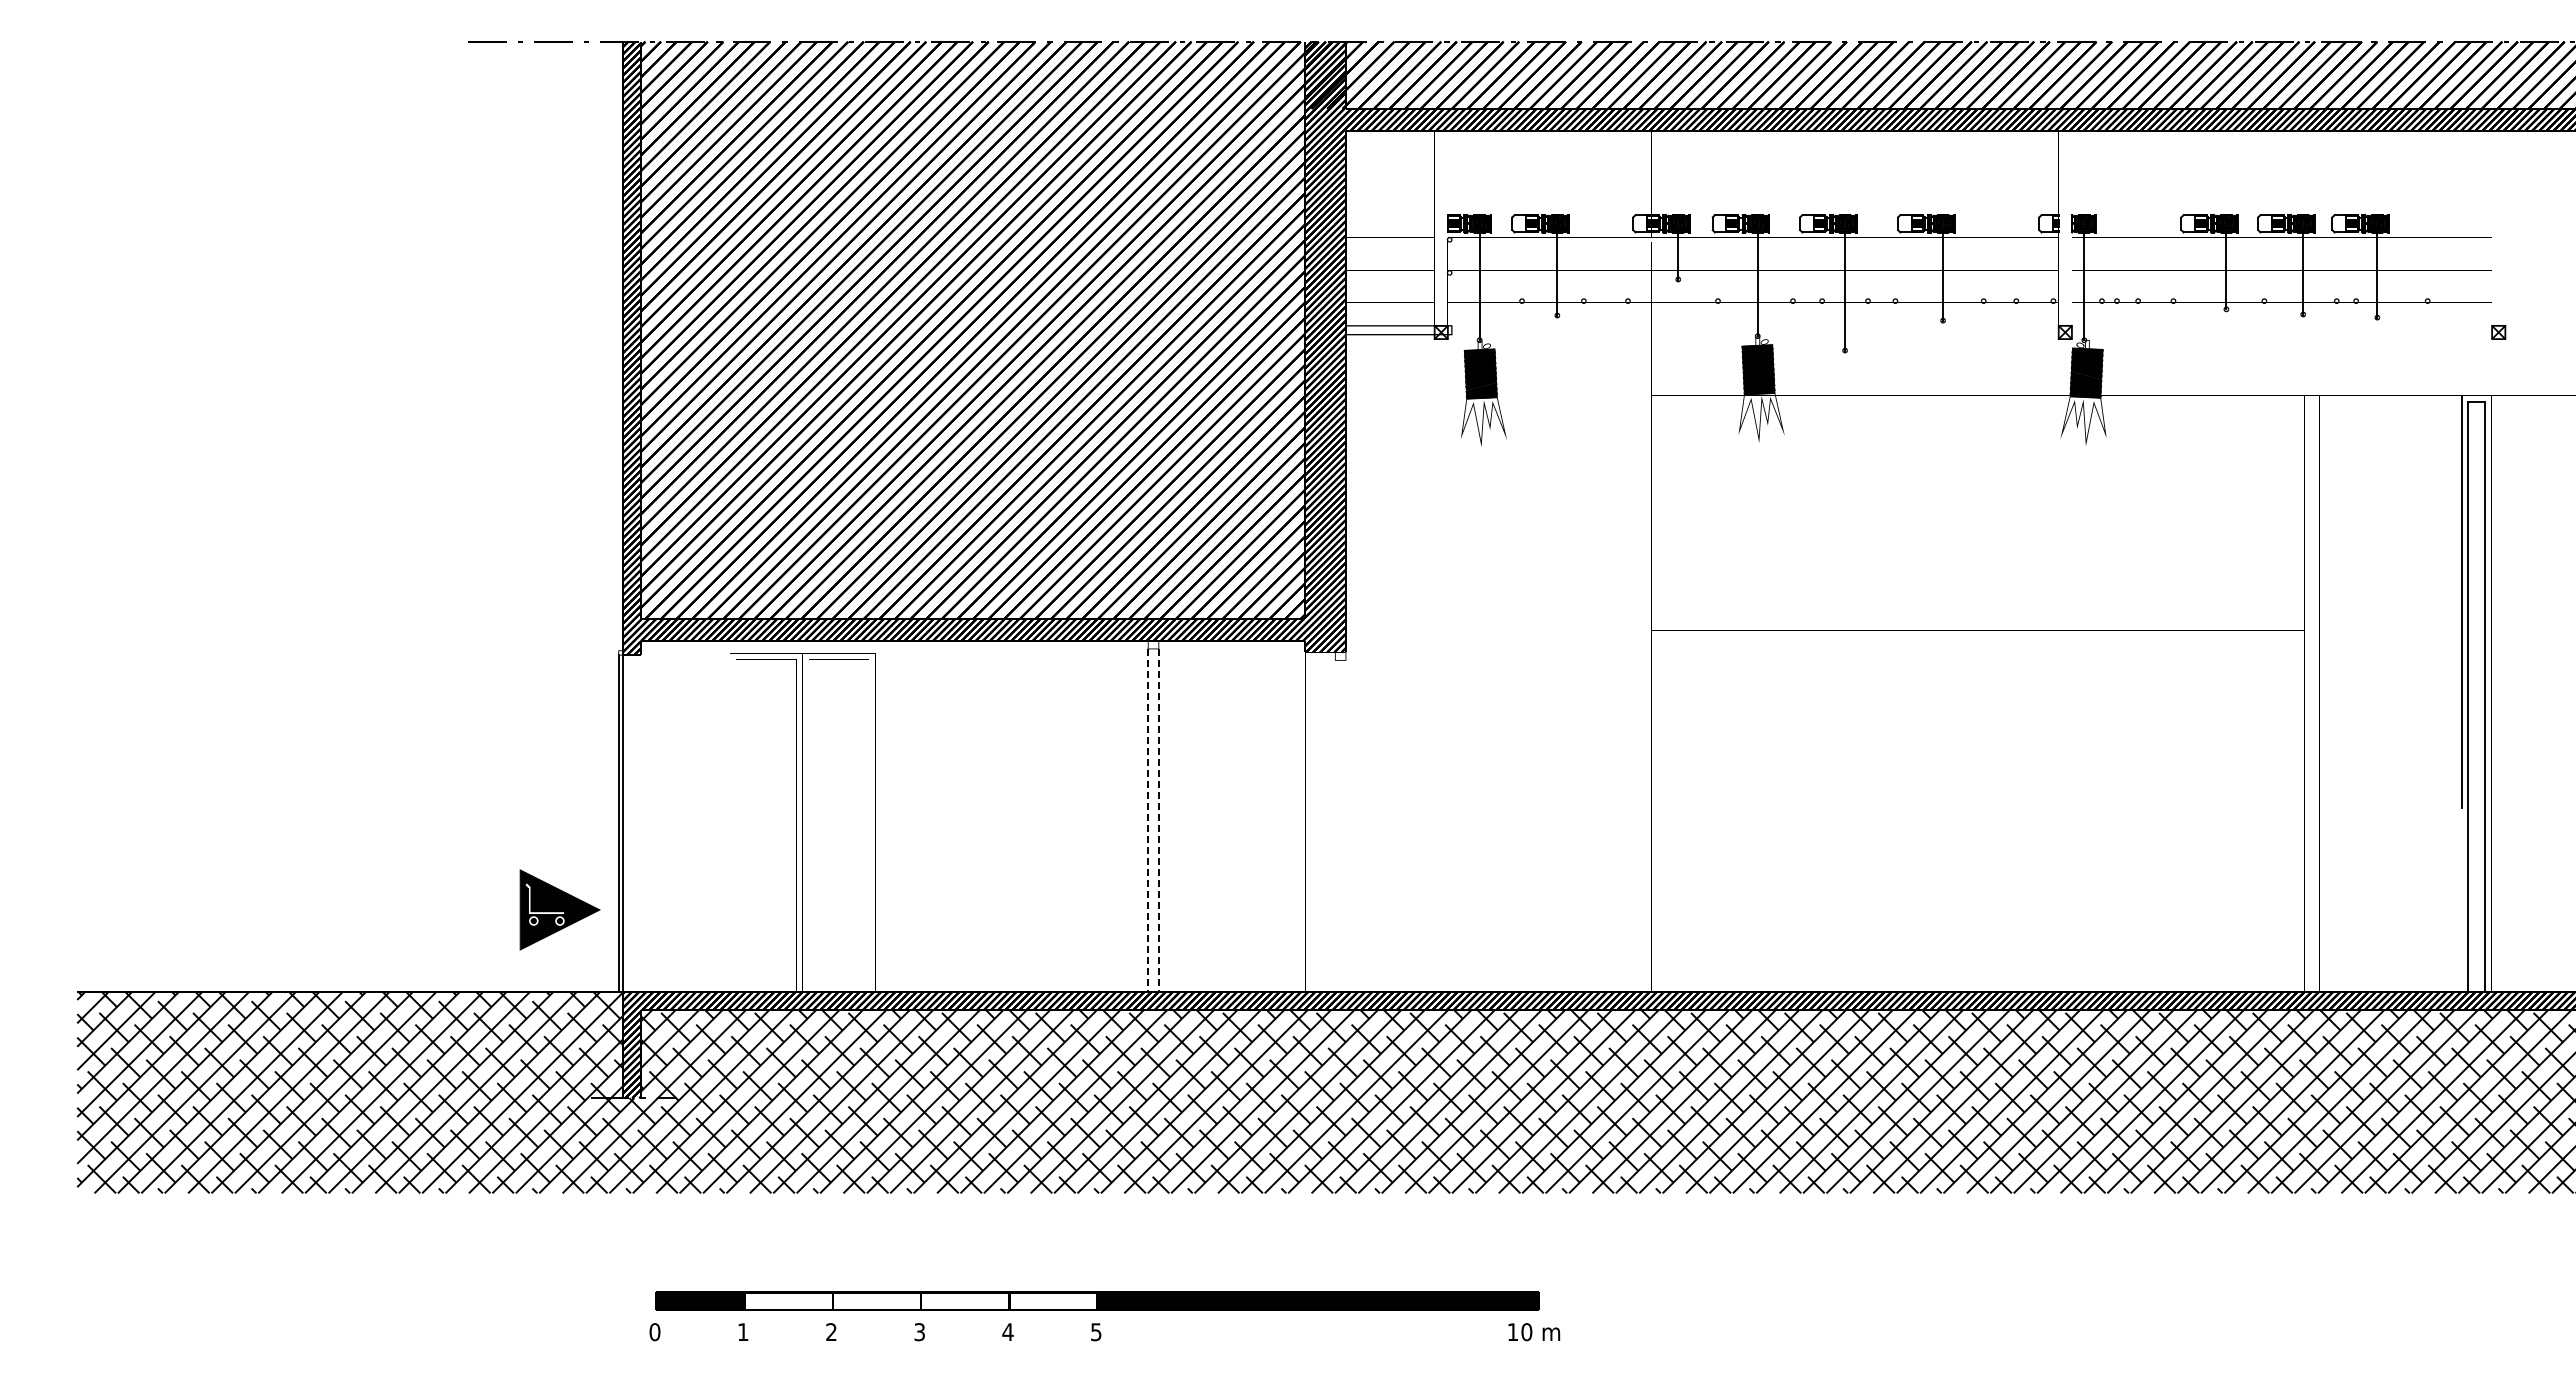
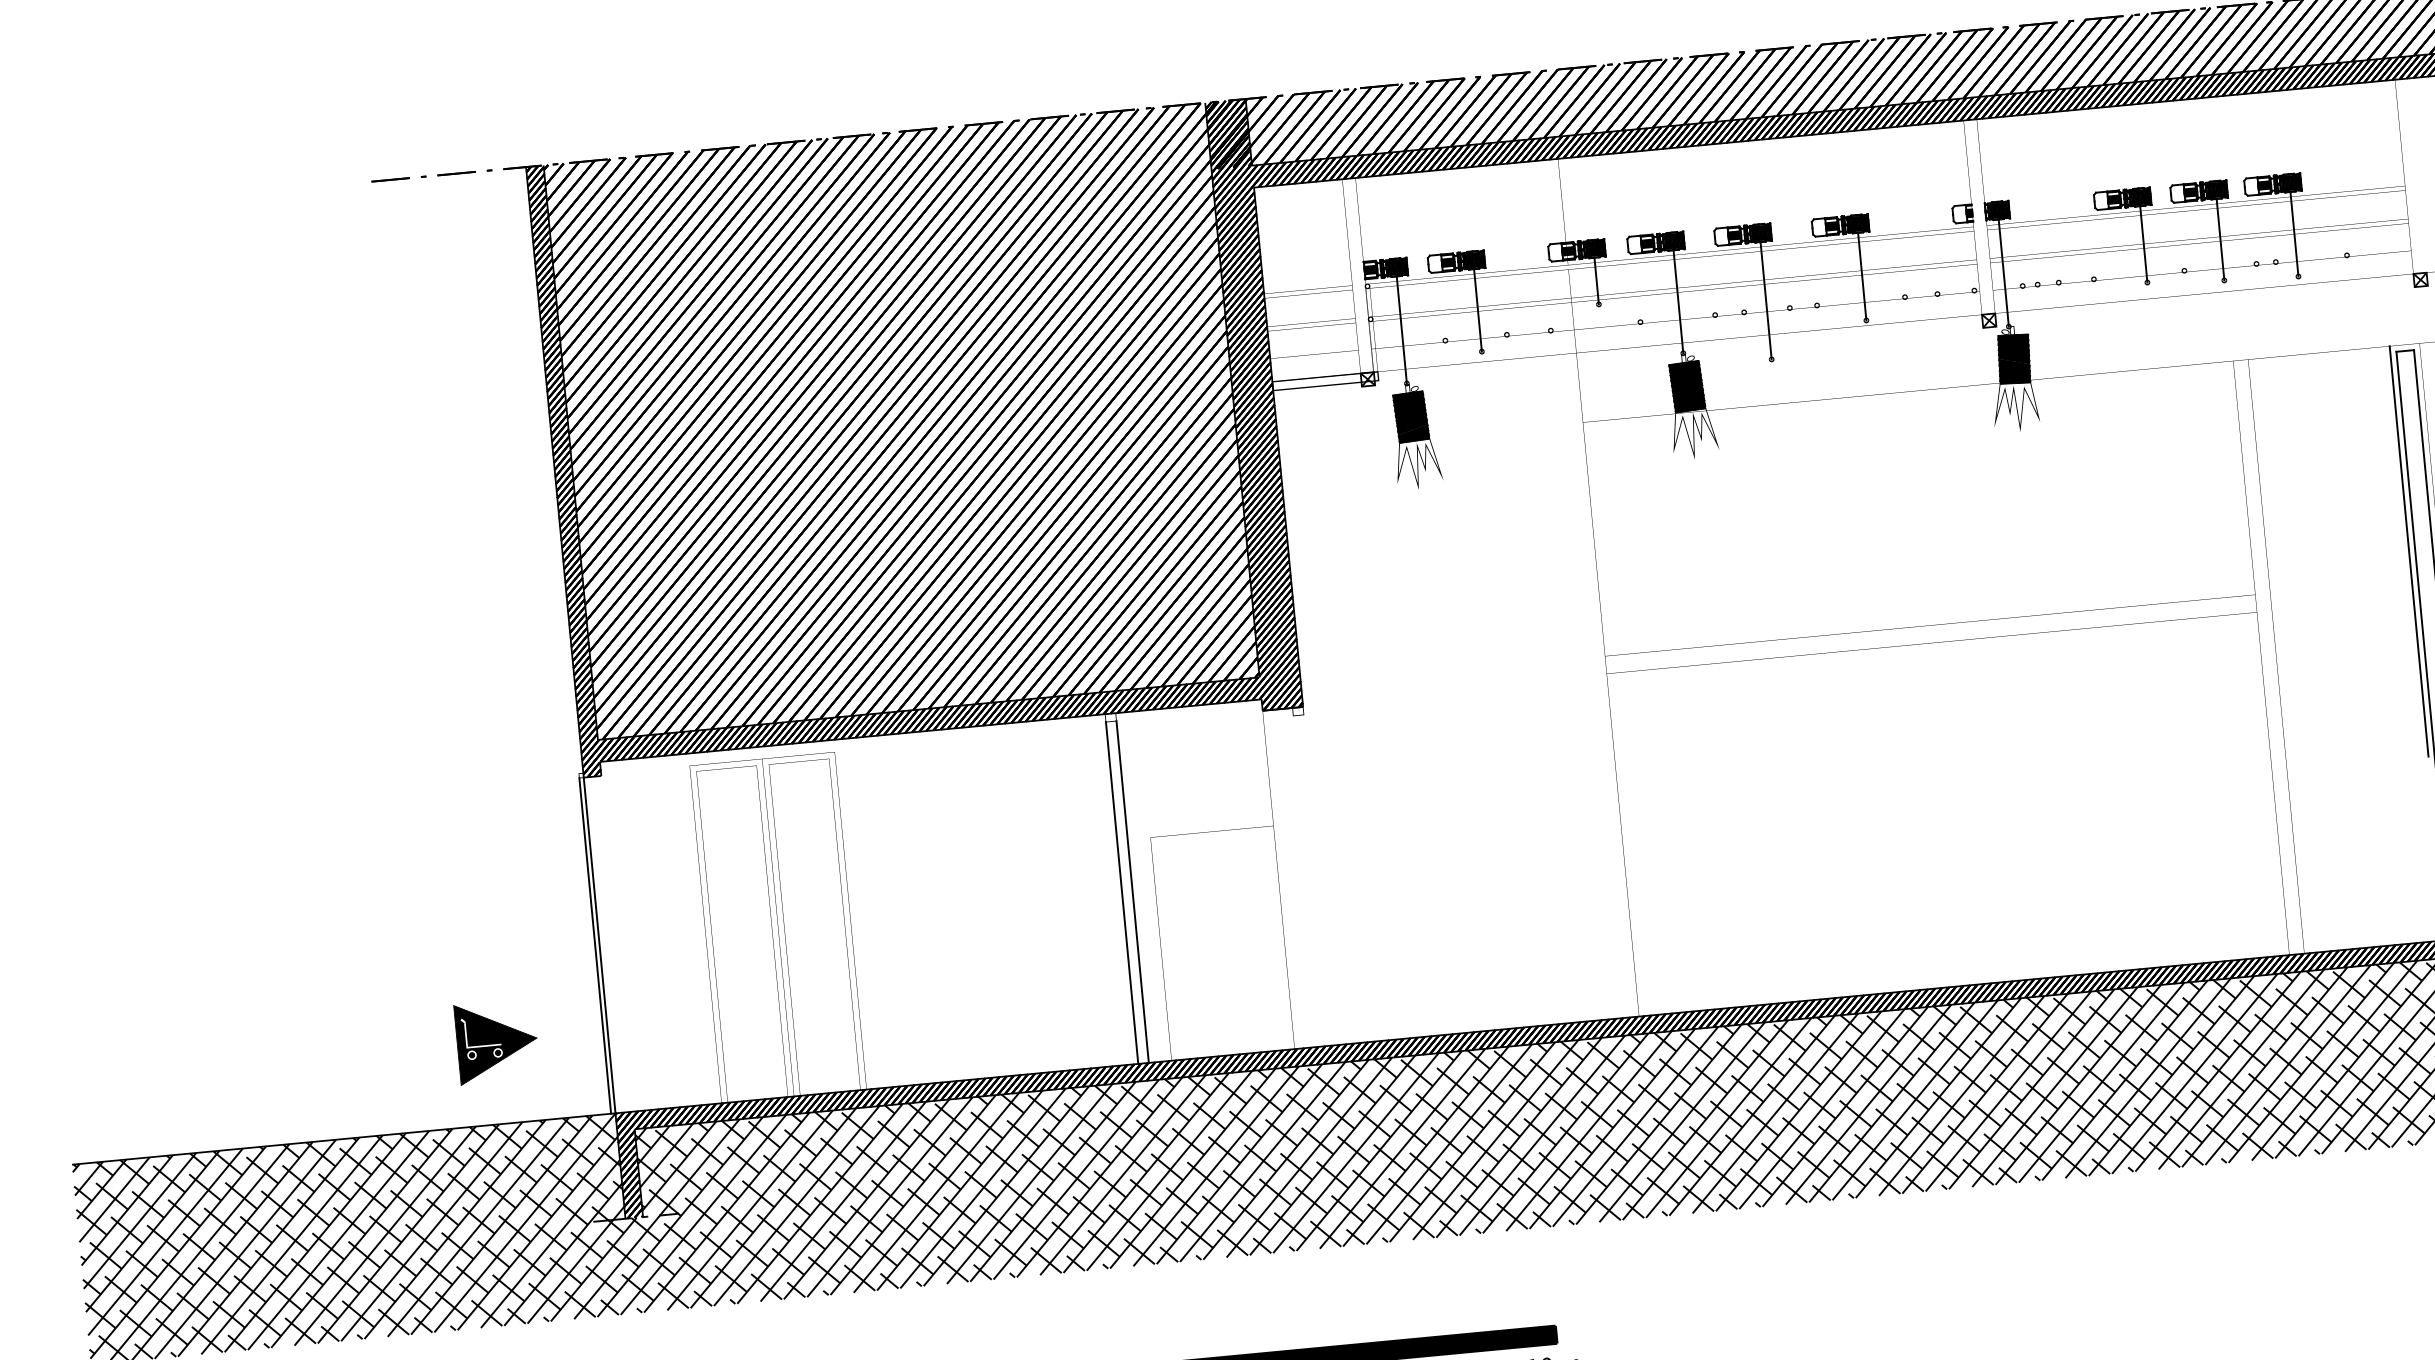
line: (1148, 820) -> (1122, 892), dashed -> solid
line: (1158, 820) -> (1132, 891), dashed -> solid
part: (559, 909) -> (496, 1041), moved

